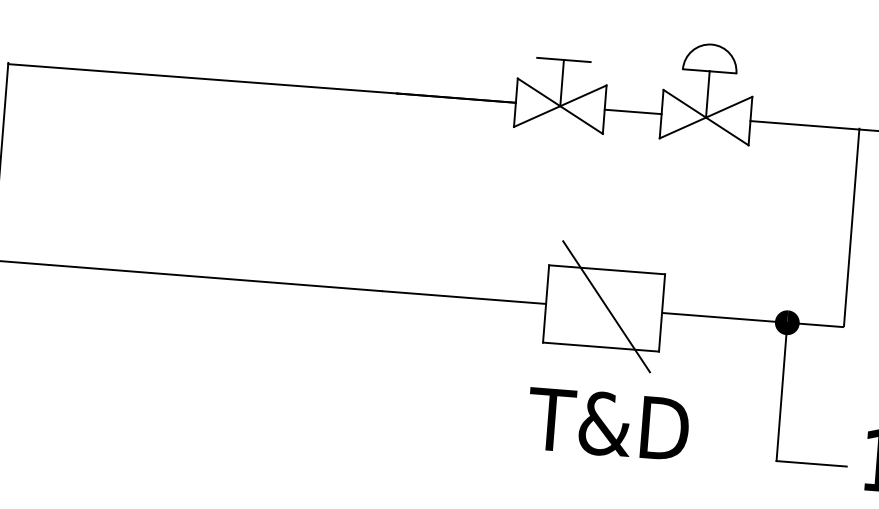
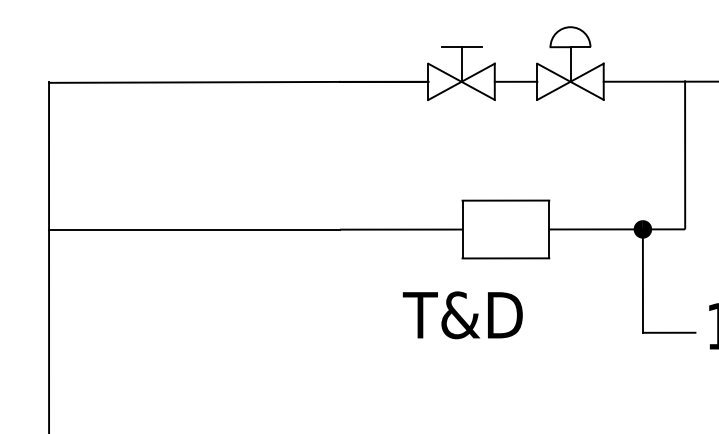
line: (606, 307) -> (507, 228), removed
text: (607, 424) -> (462, 315), moved

